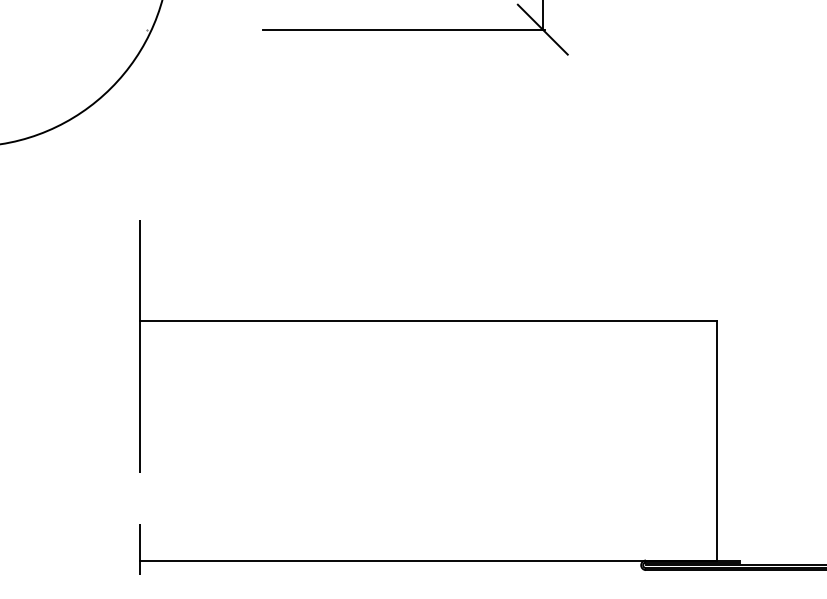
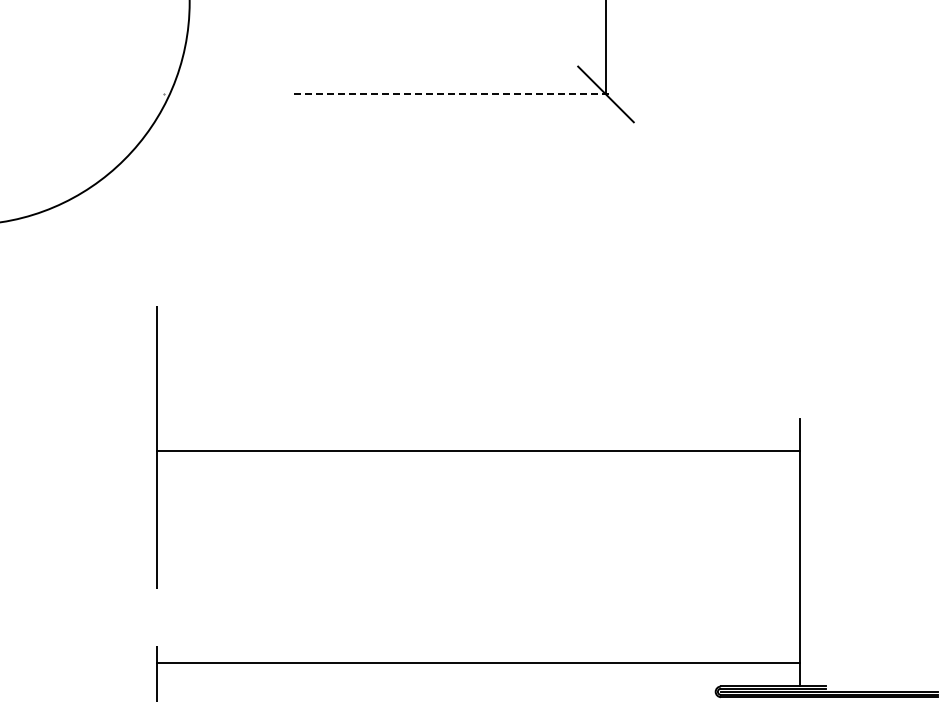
line: (404, 29) -> (451, 94), solid -> dashed
line: (428, 321) -> (478, 451), moved
line: (428, 560) -> (478, 663), moved

